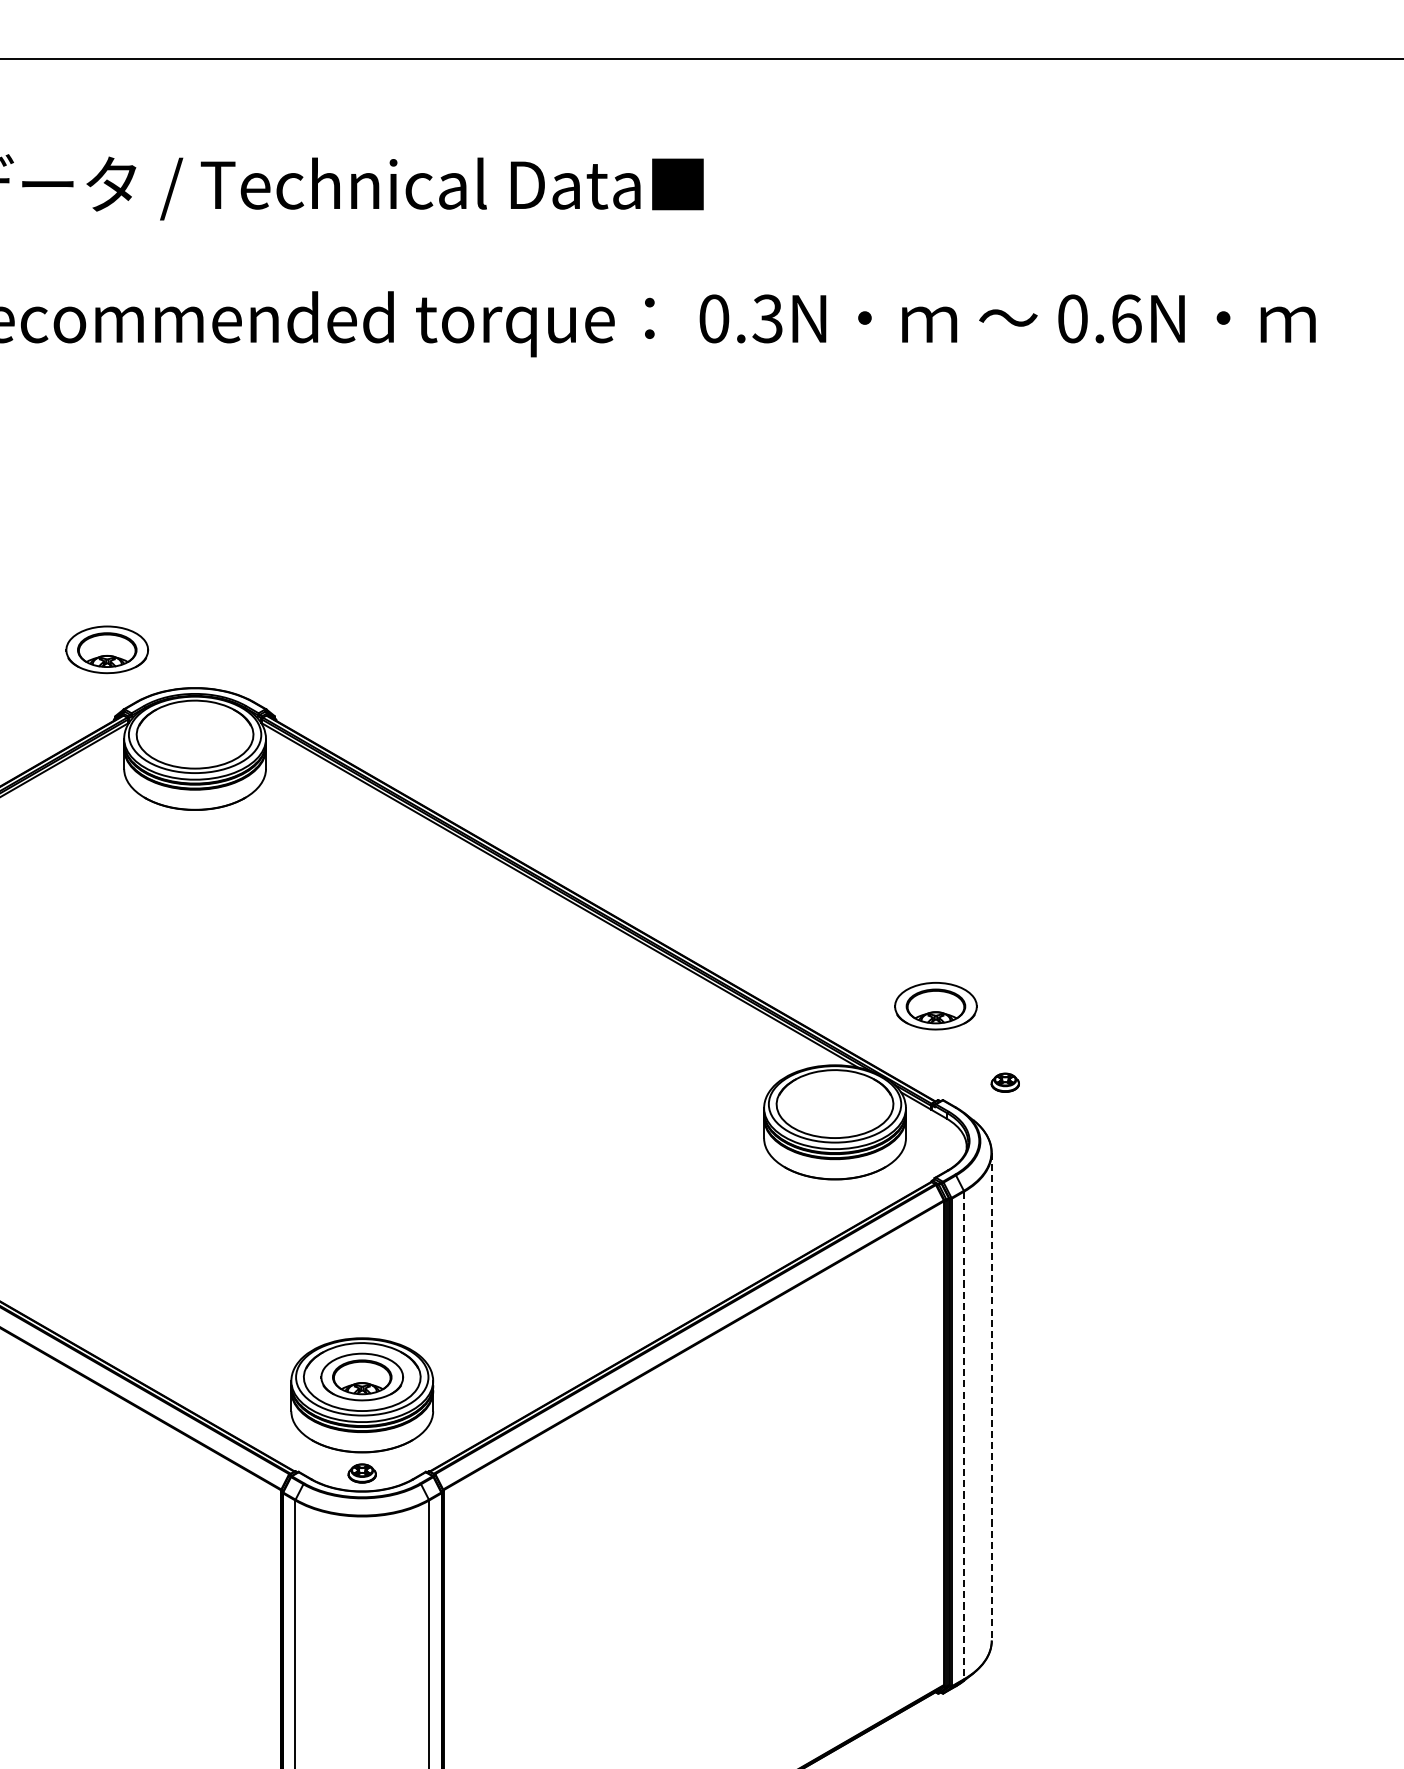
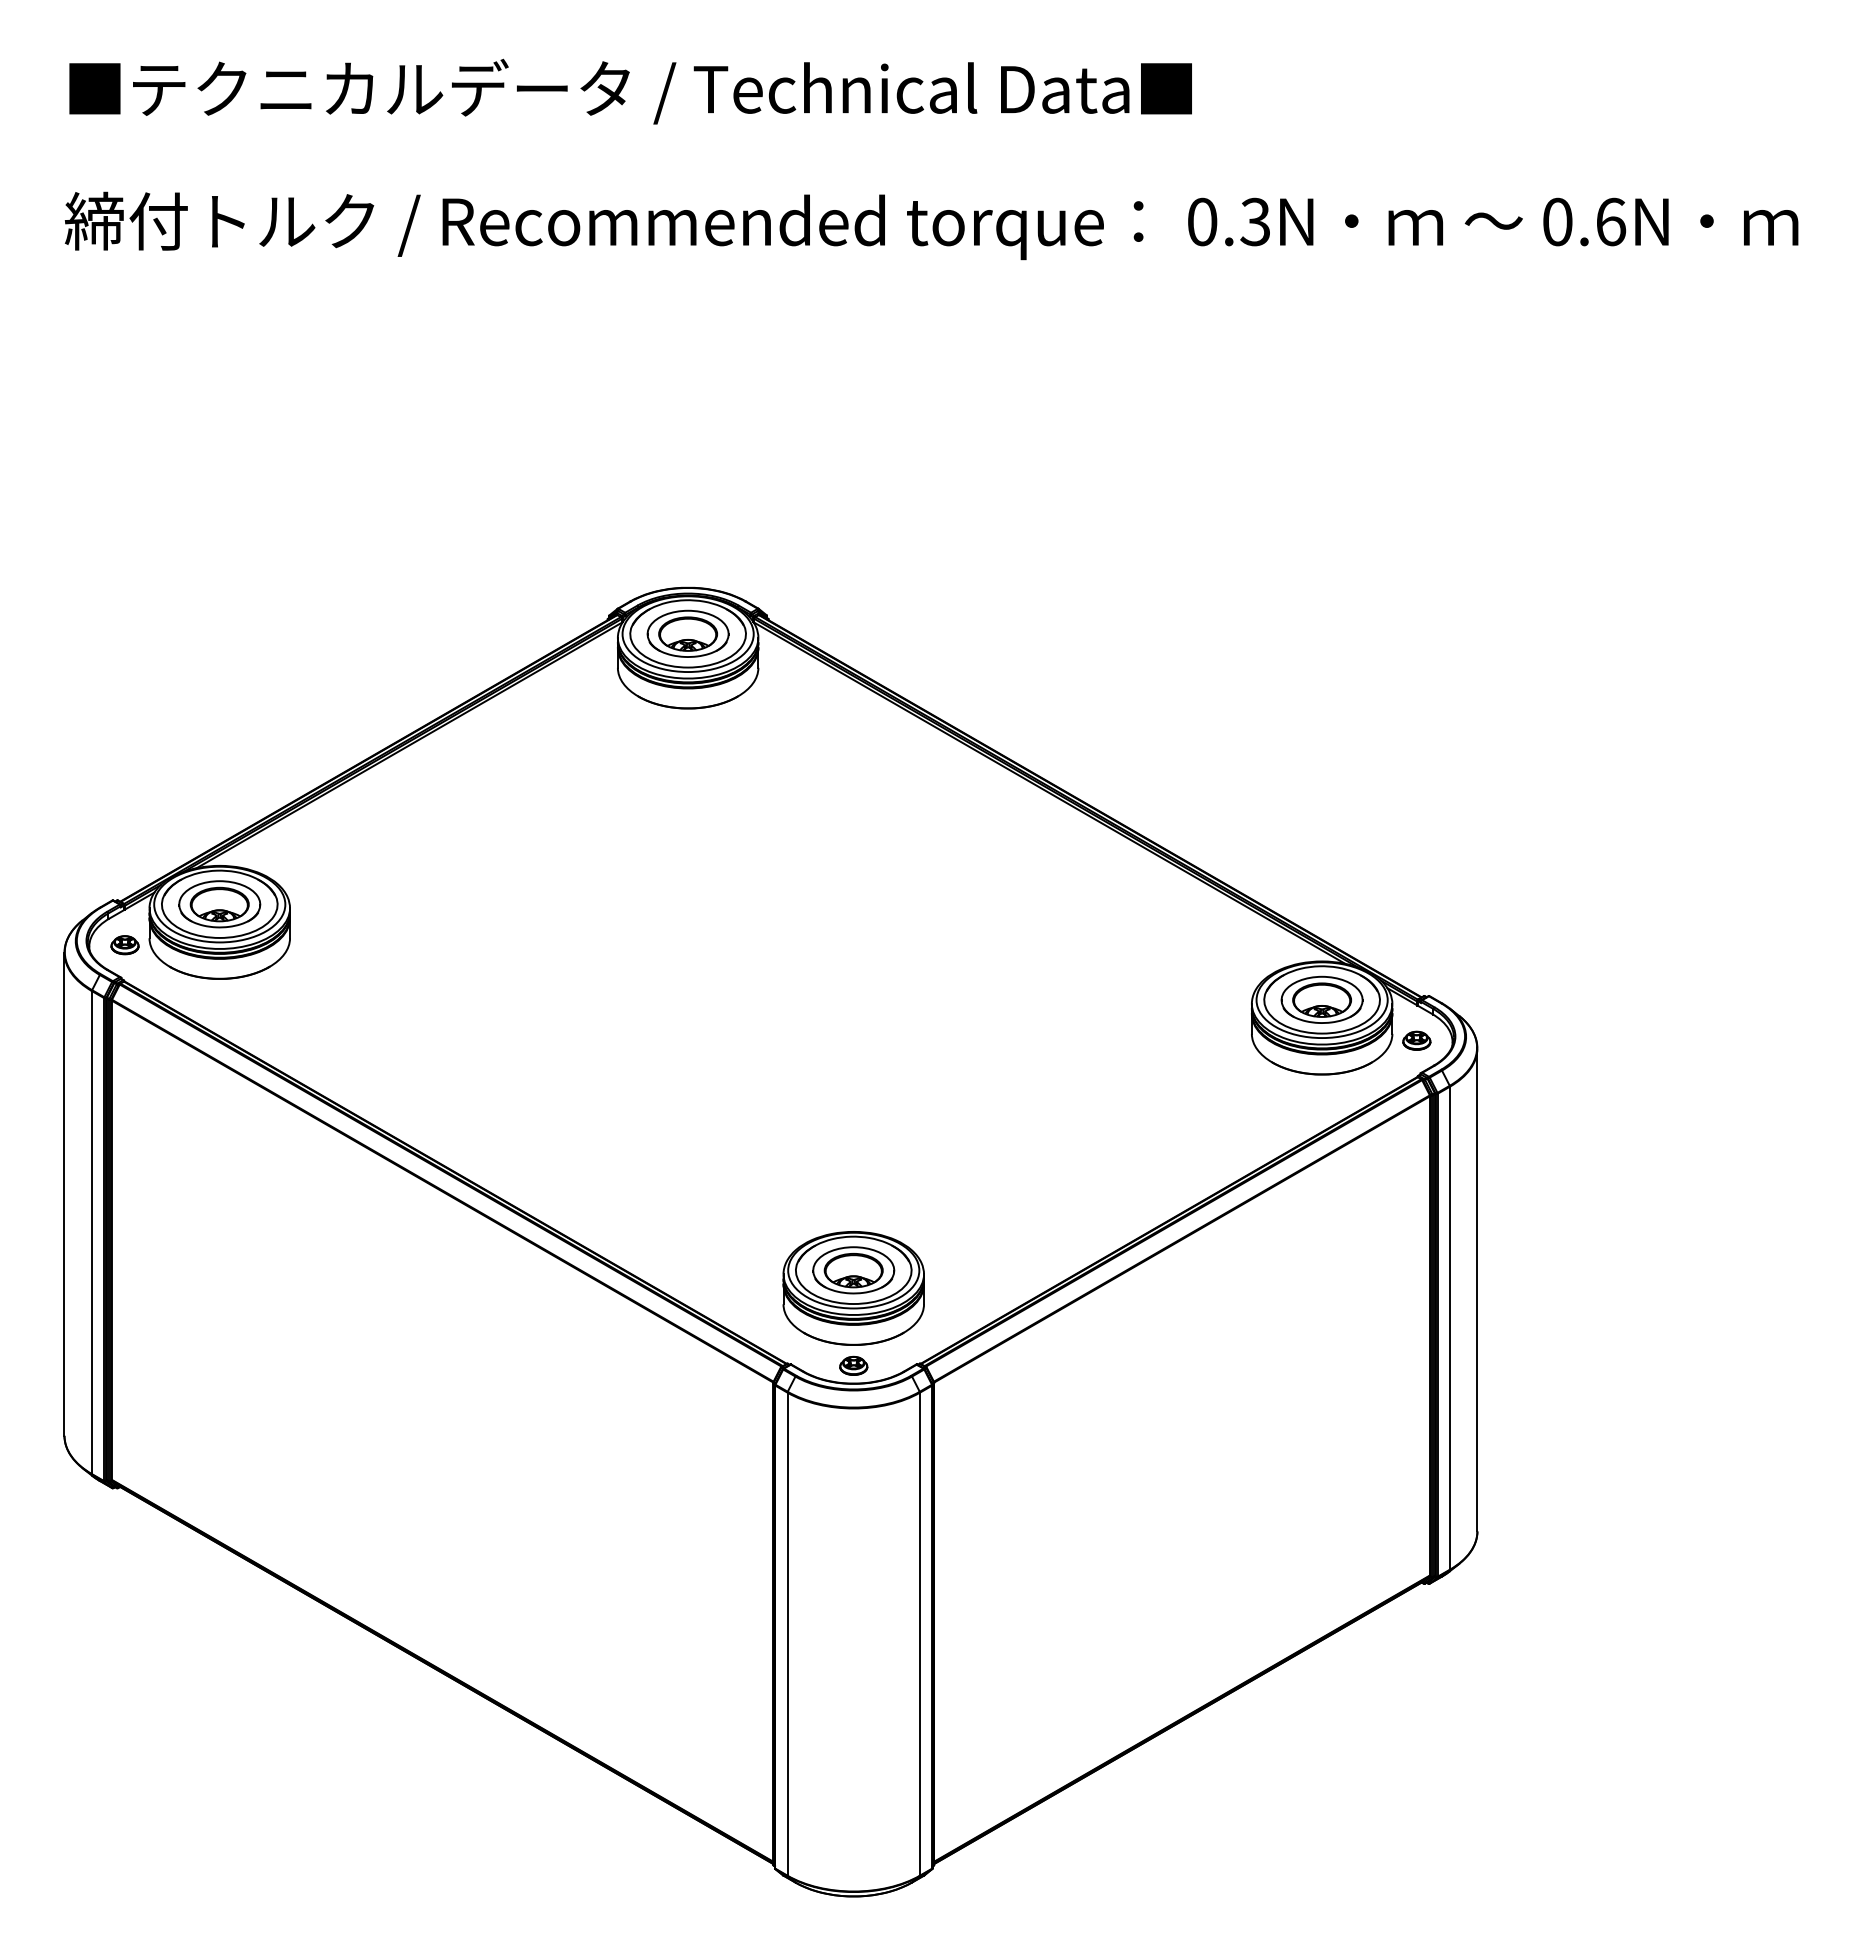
part: (106, 649) -> (687, 633), moved
part: (935, 1005) -> (1321, 999), moved
part: (1004, 1082) -> (1416, 1040), moved
line: (991, 1396) -> (1477, 1289), dashed -> solid
line: (963, 1435) -> (1449, 1328), dashed -> solid

